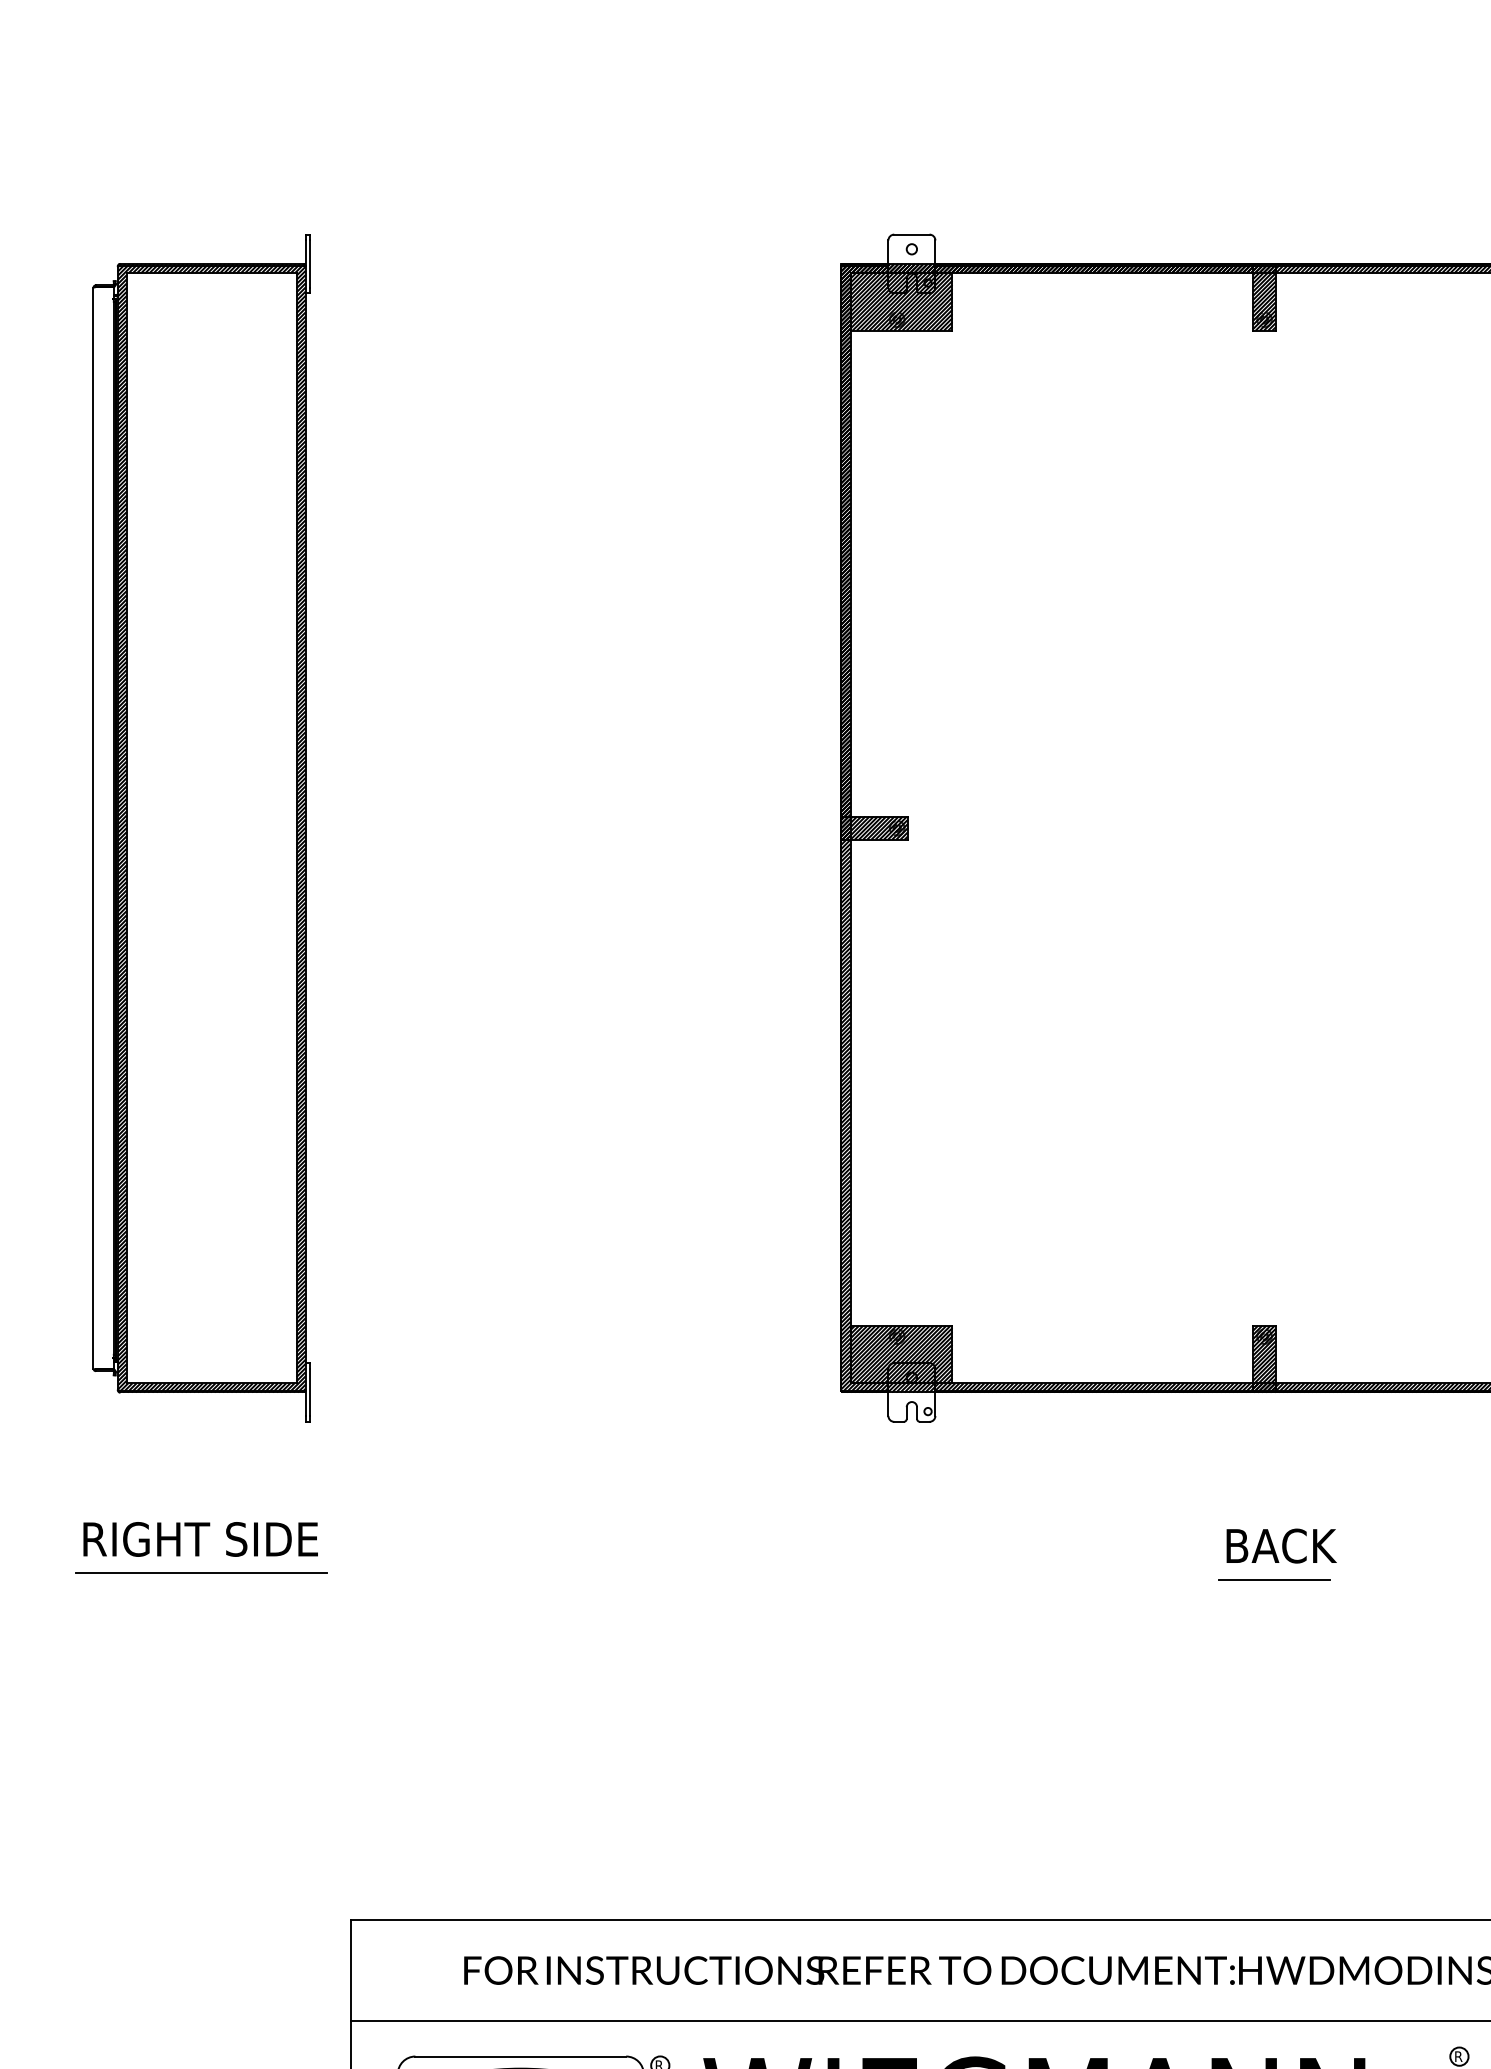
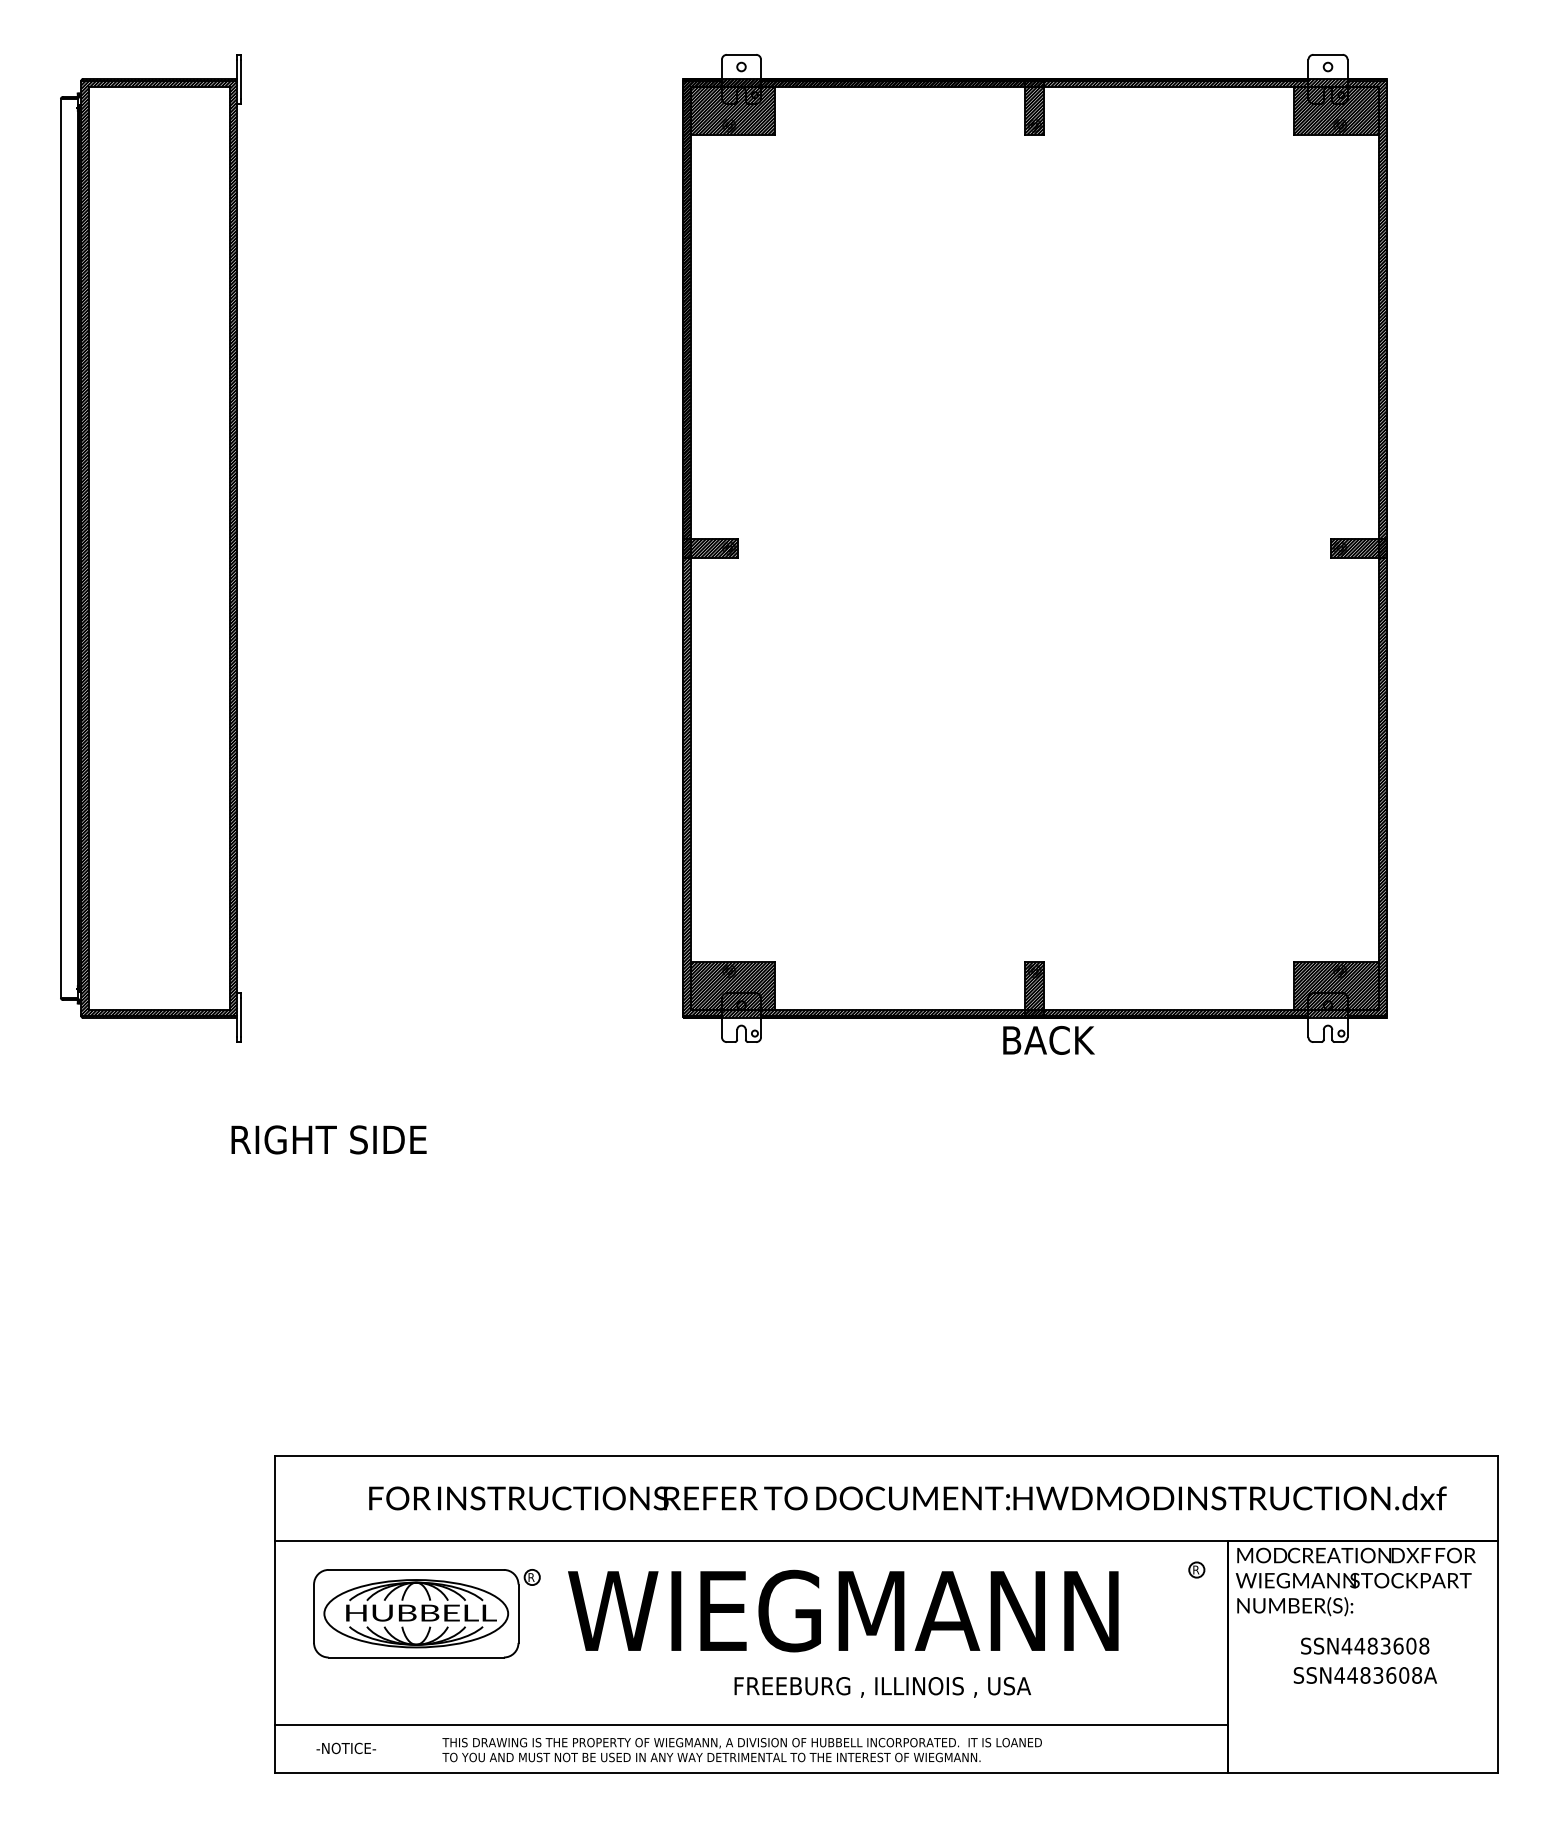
text: (200, 1538) -> (328, 1139), moved
text: (1281, 1546) -> (1048, 1040), moved
line: (201, 1572) -> (150, 1167), removed
line: (1275, 1579) -> (1043, 1173), removed

